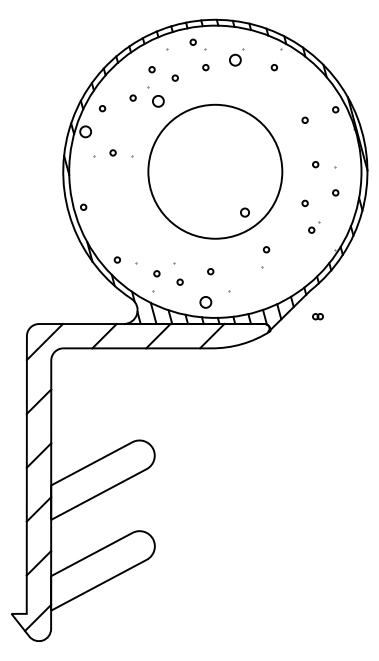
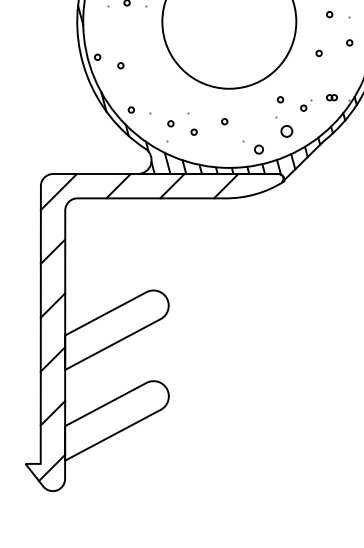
circle: (244, 212) -> (258, 149), moved
circle: (106, 215) -> (120, 65), added
part: (314, 227) -> (306, 105), moved
circle: (205, 302) -> (286, 131), moved
part: (317, 316) -> (331, 97), moved

